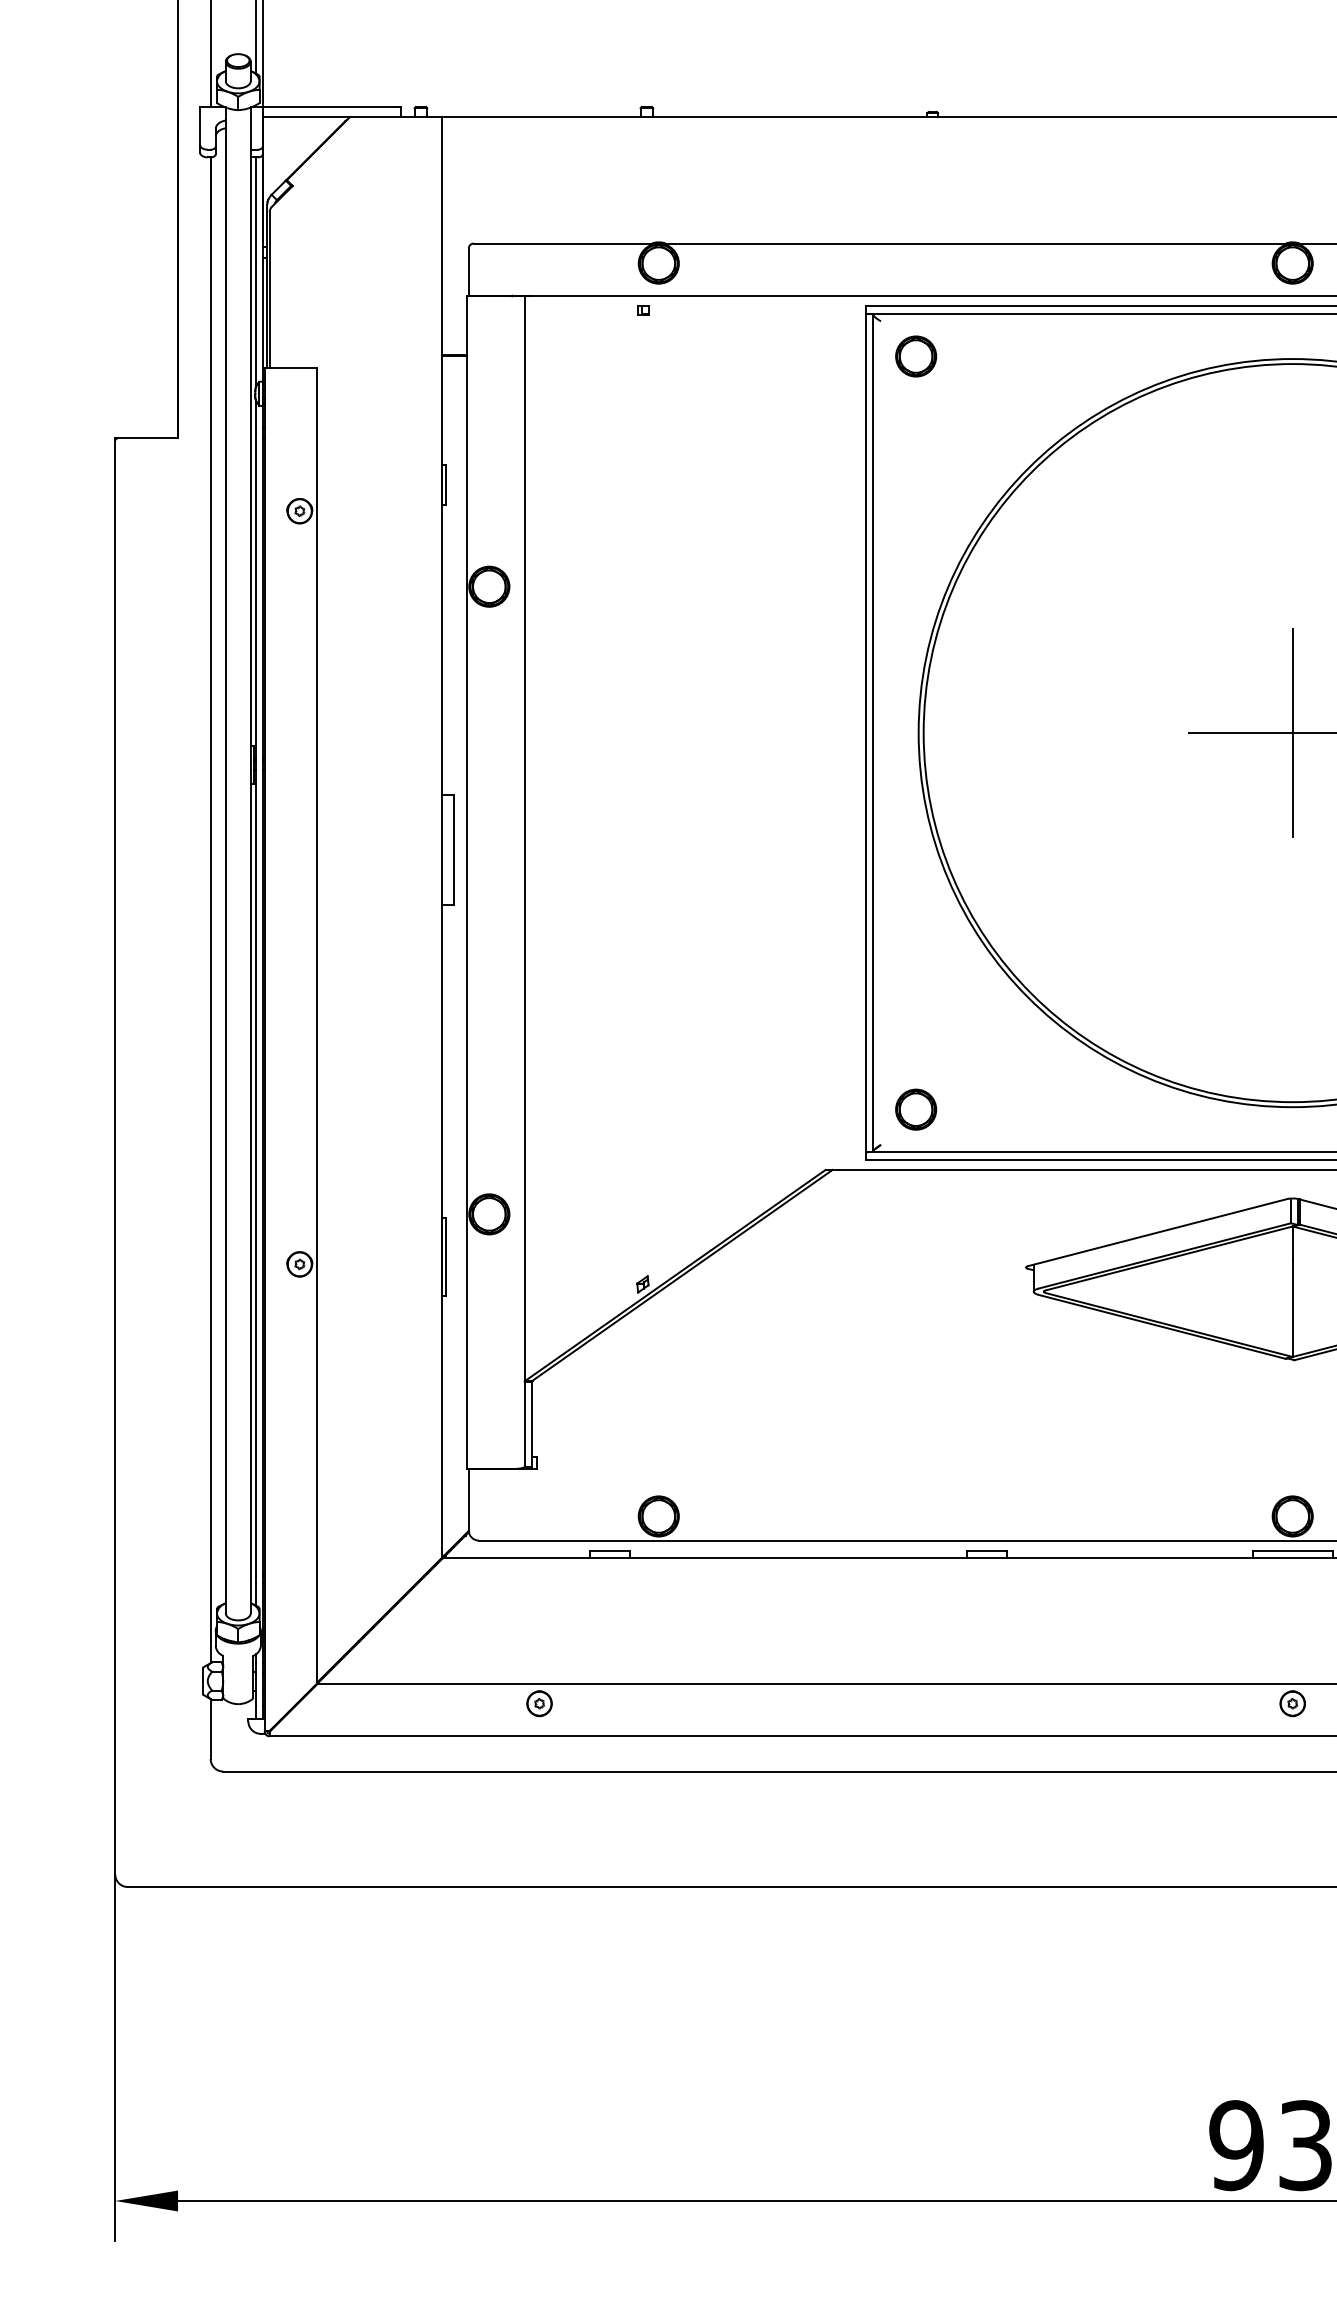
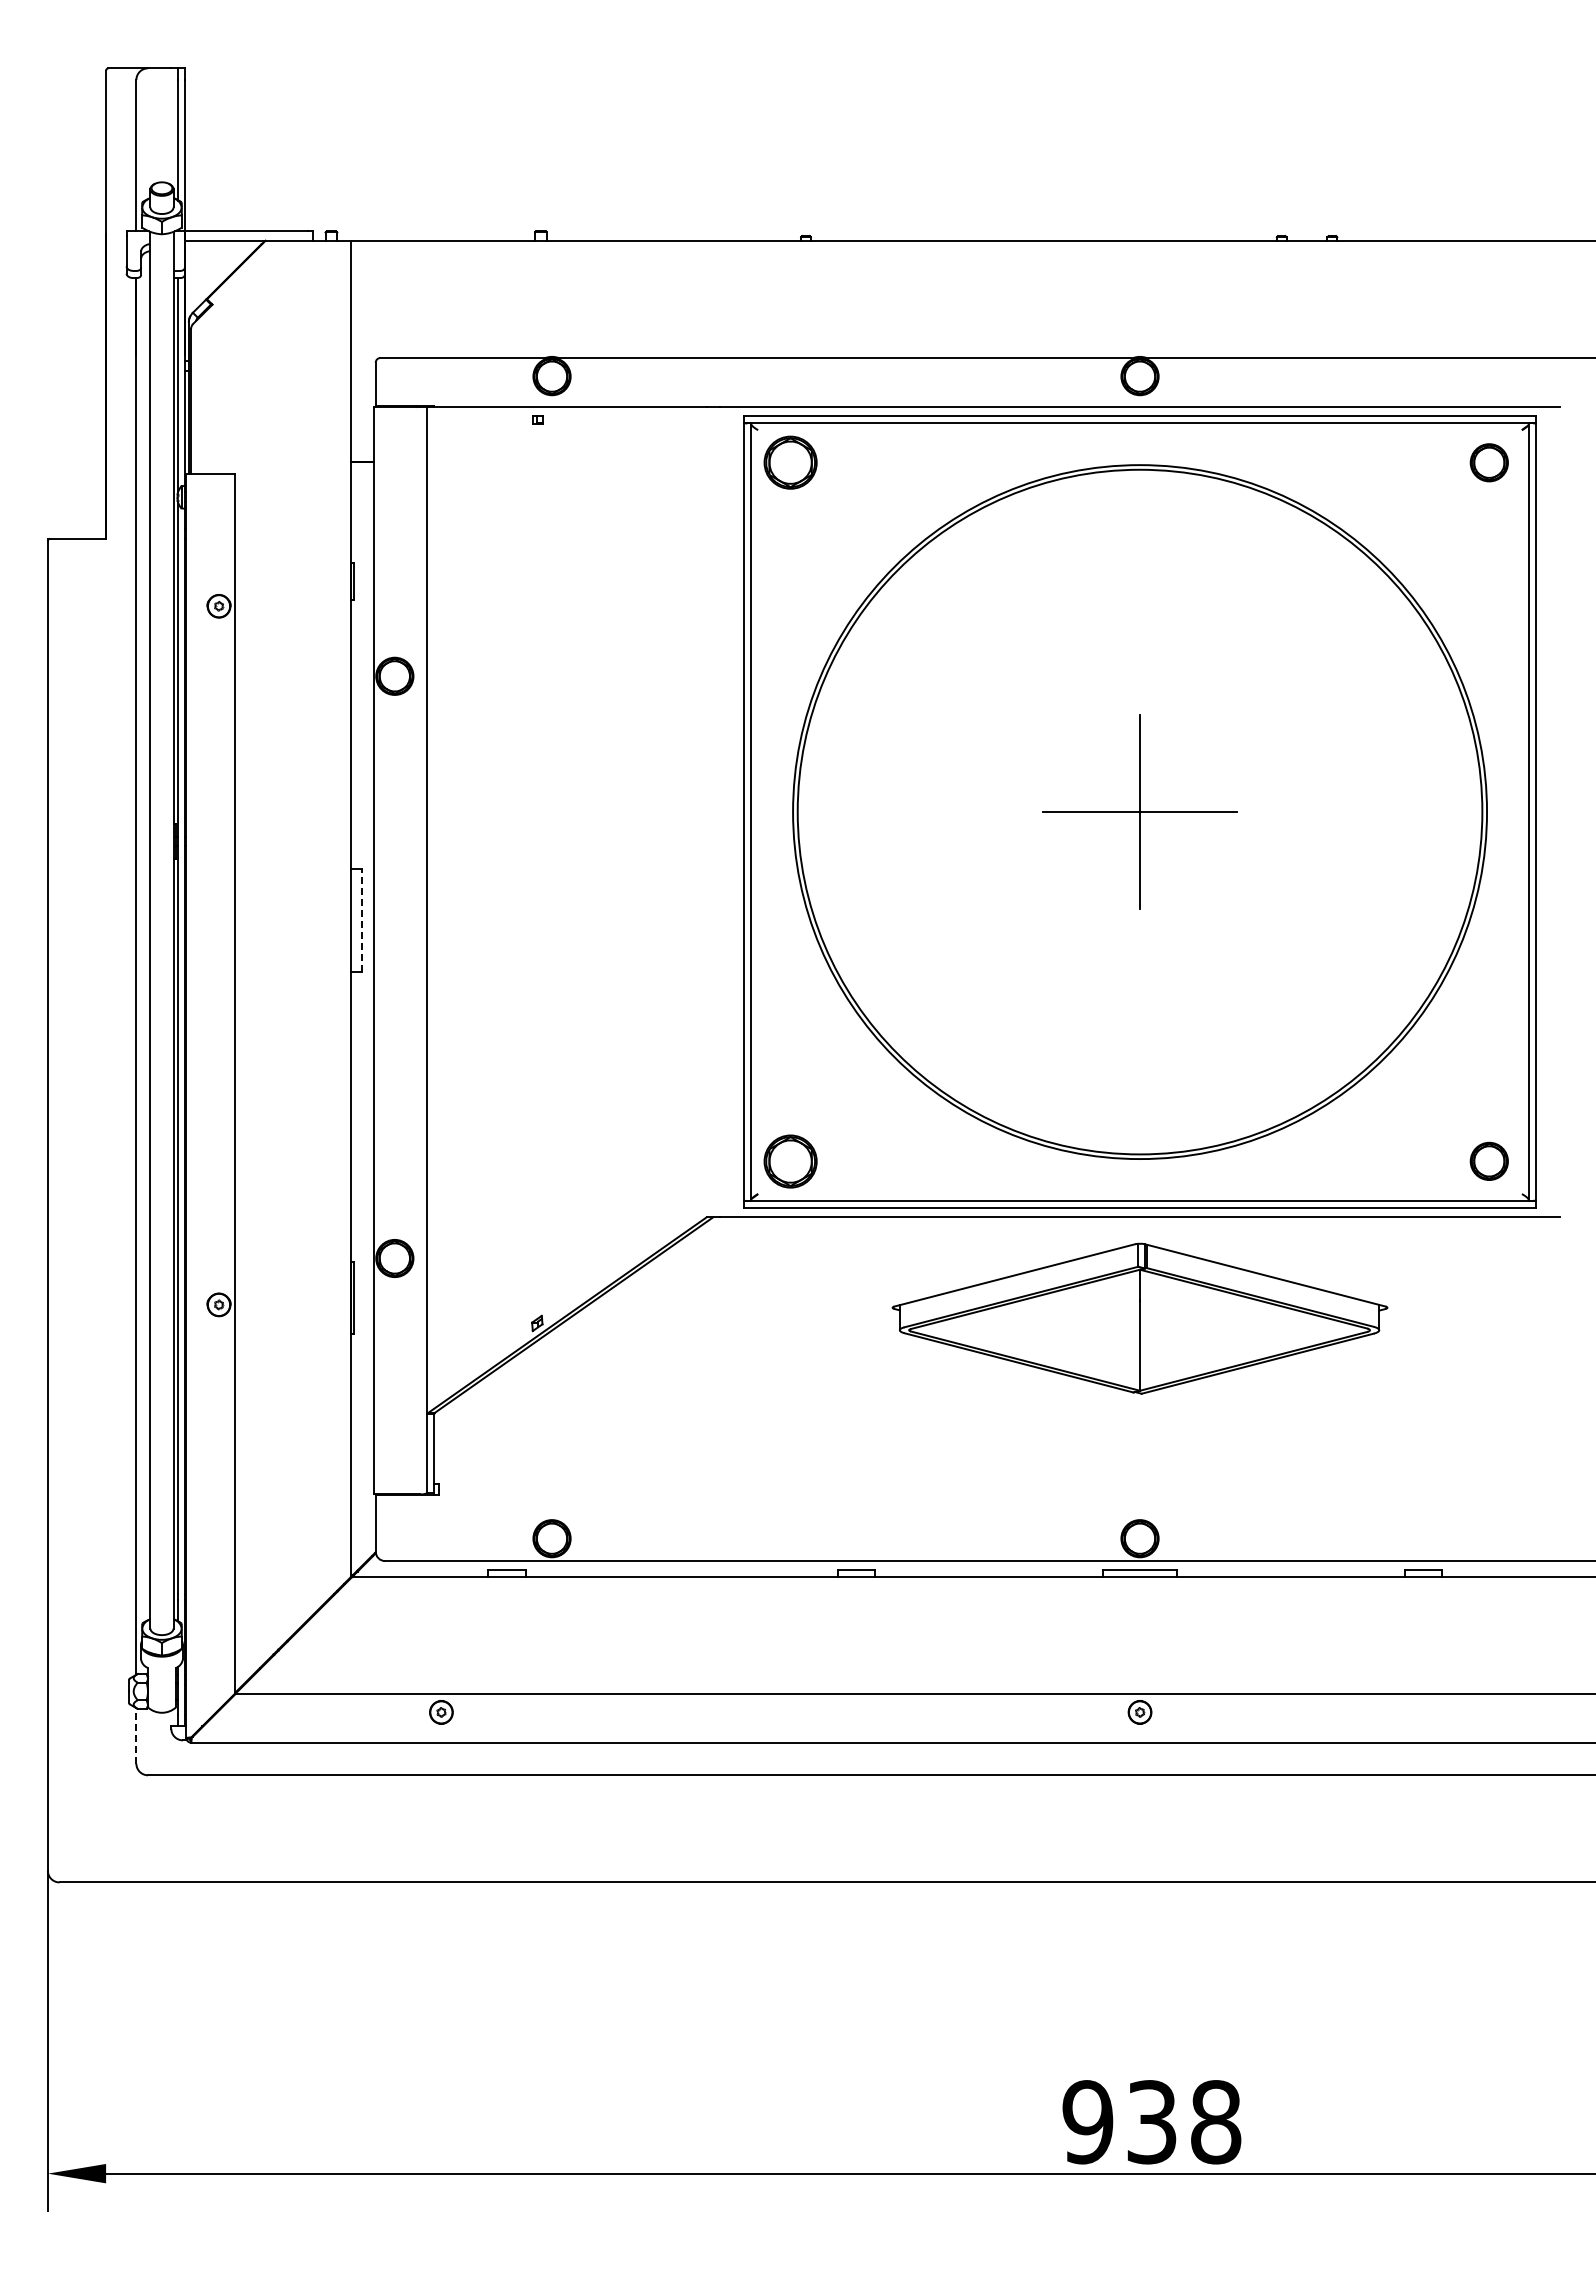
part: (915, 356) -> (790, 462), size x1.4
line: (454, 849) -> (362, 920), solid -> dashed
part: (915, 1108) -> (790, 1160), size x1.4
line: (210, 1728) -> (136, 1735), solid -> dashed

